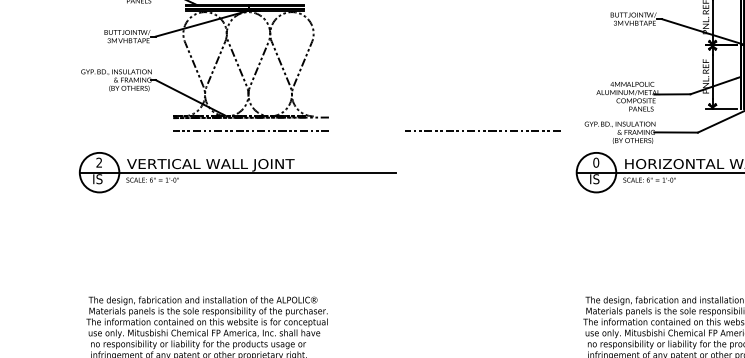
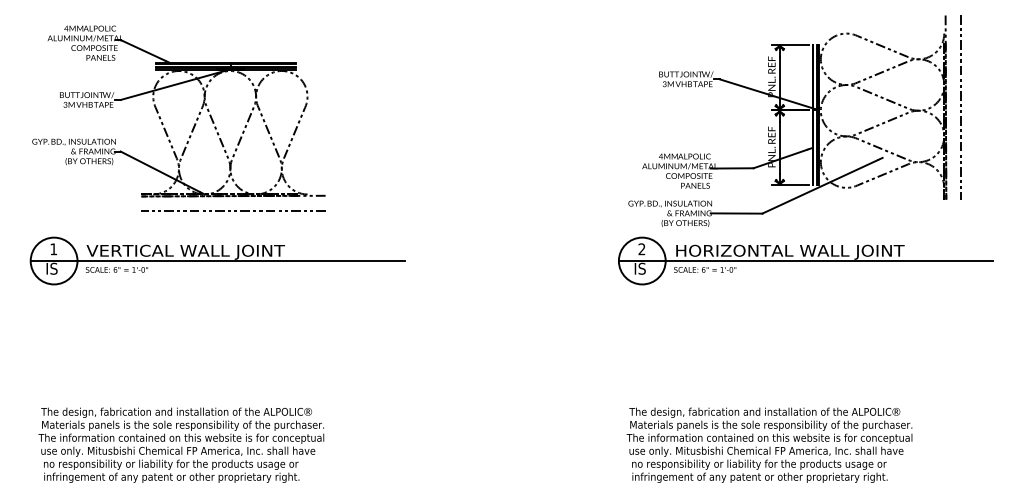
line: (483, 129) -> (508, 210), removed
text: (99, 162) -> (53, 249), 2 -> 1
text: (595, 162) -> (641, 249), 0 -> 2

